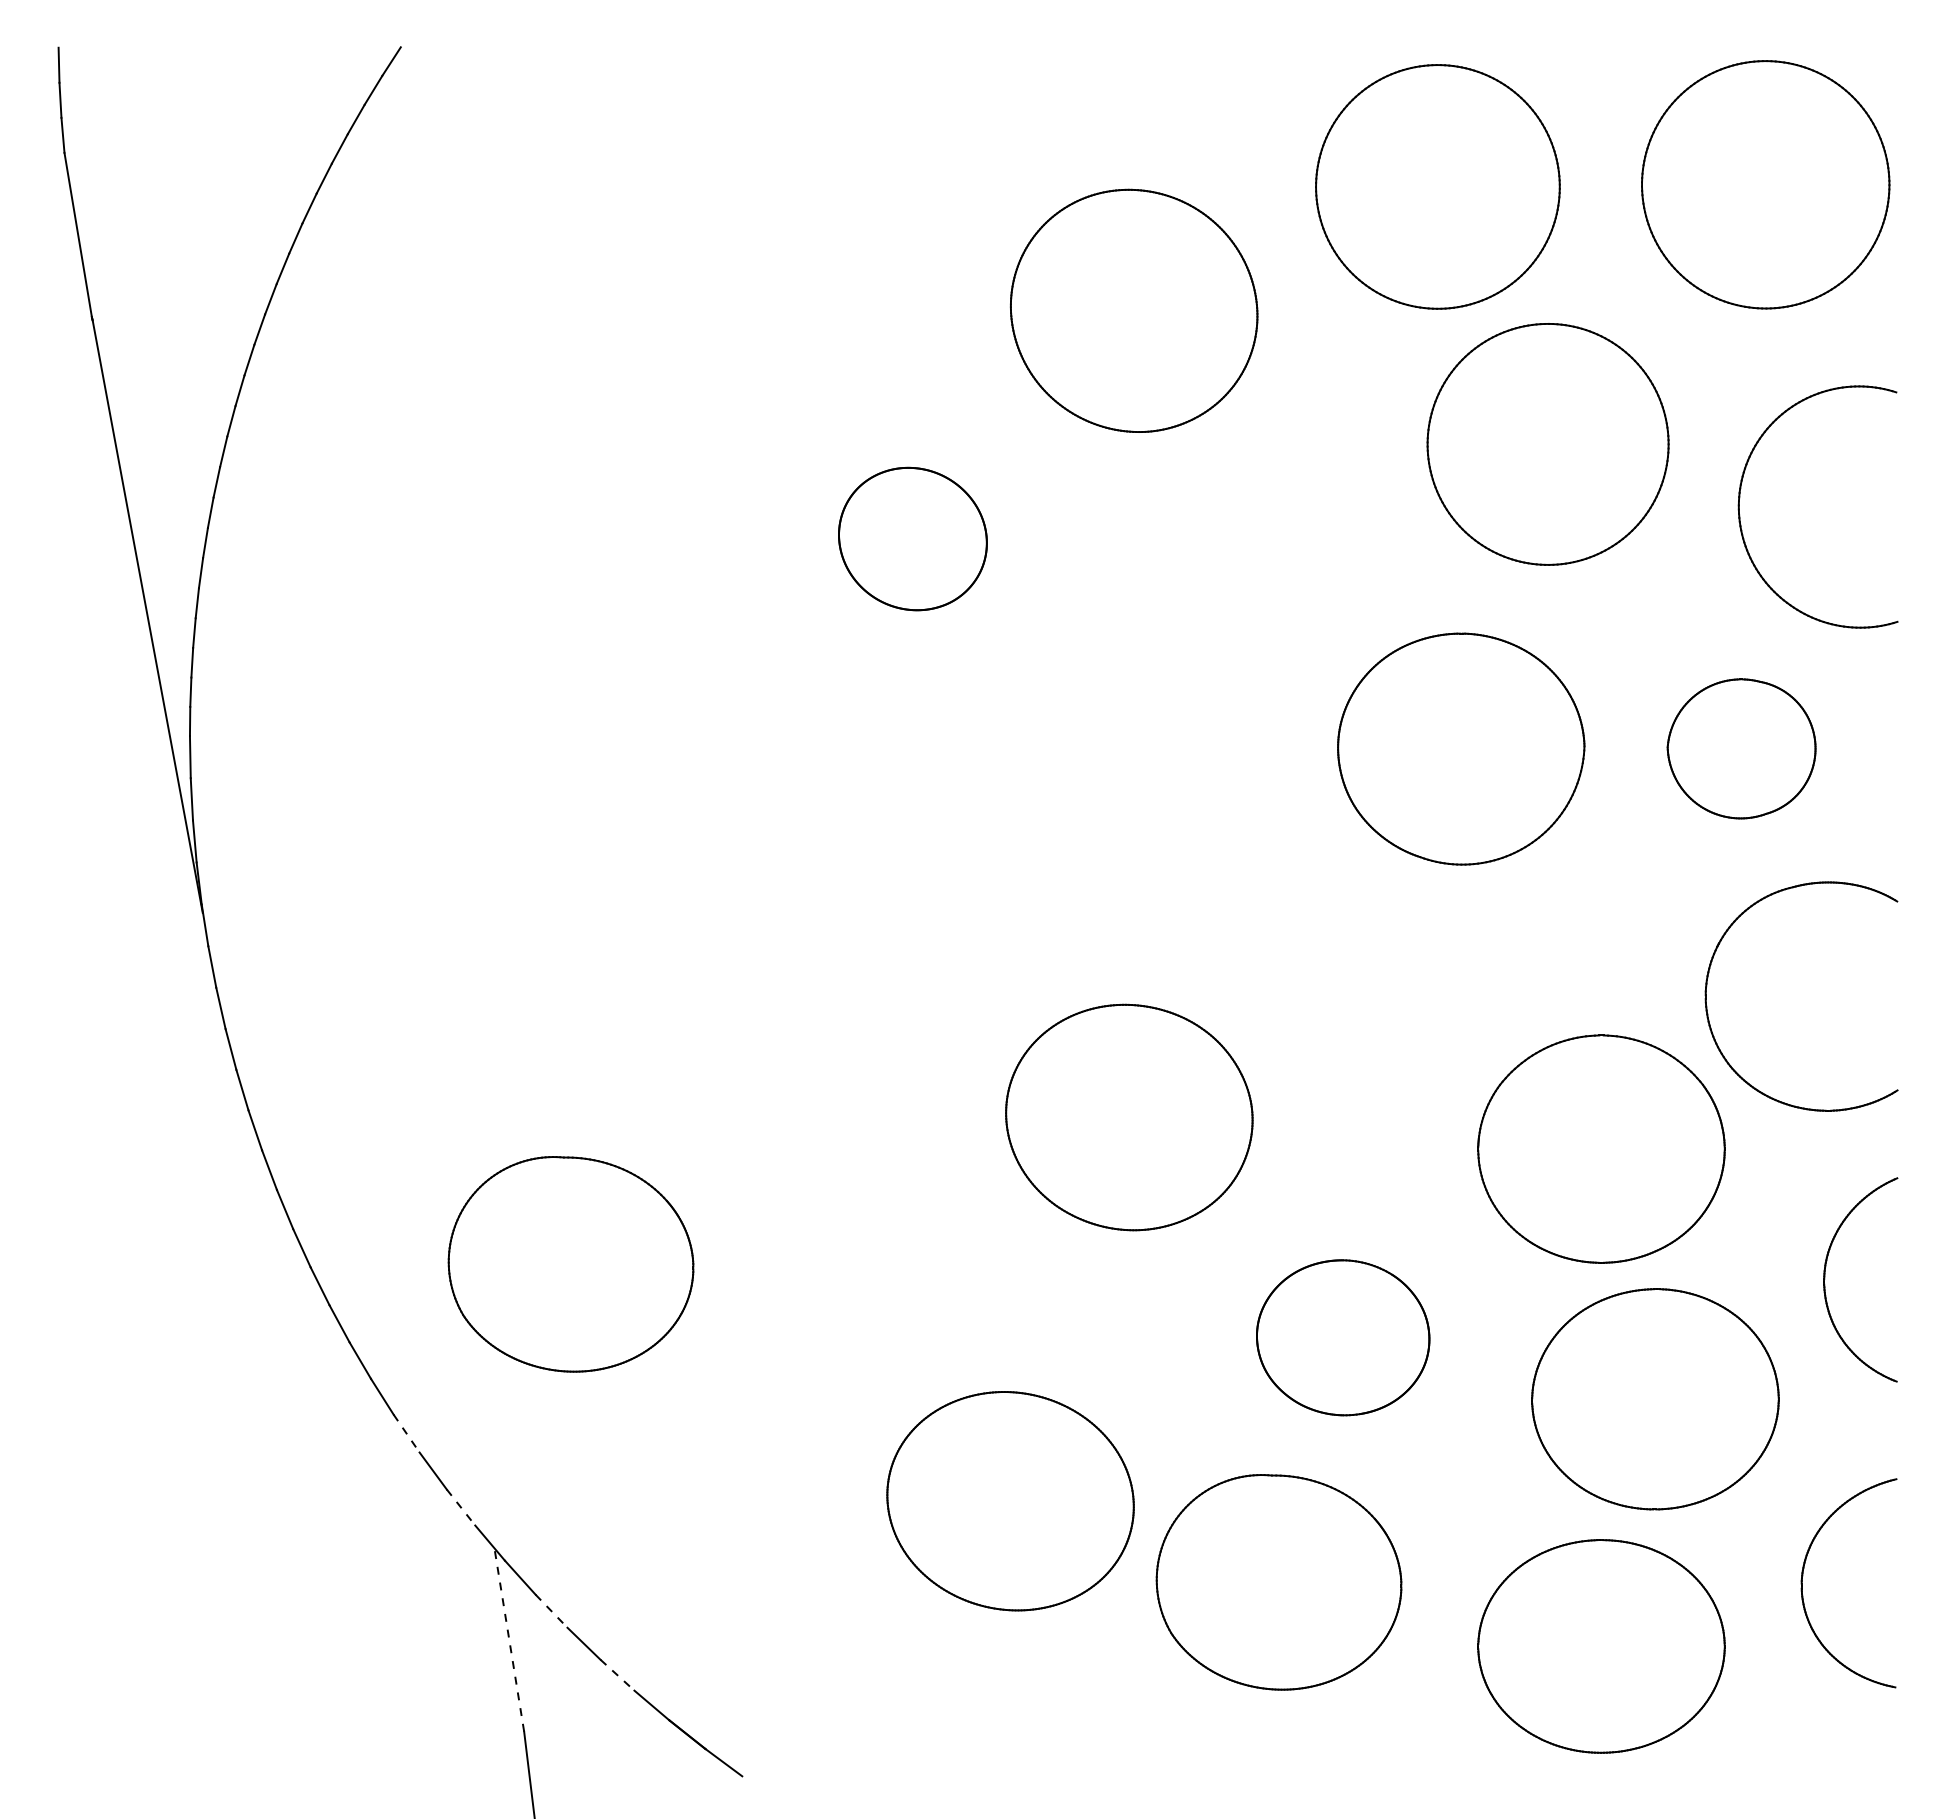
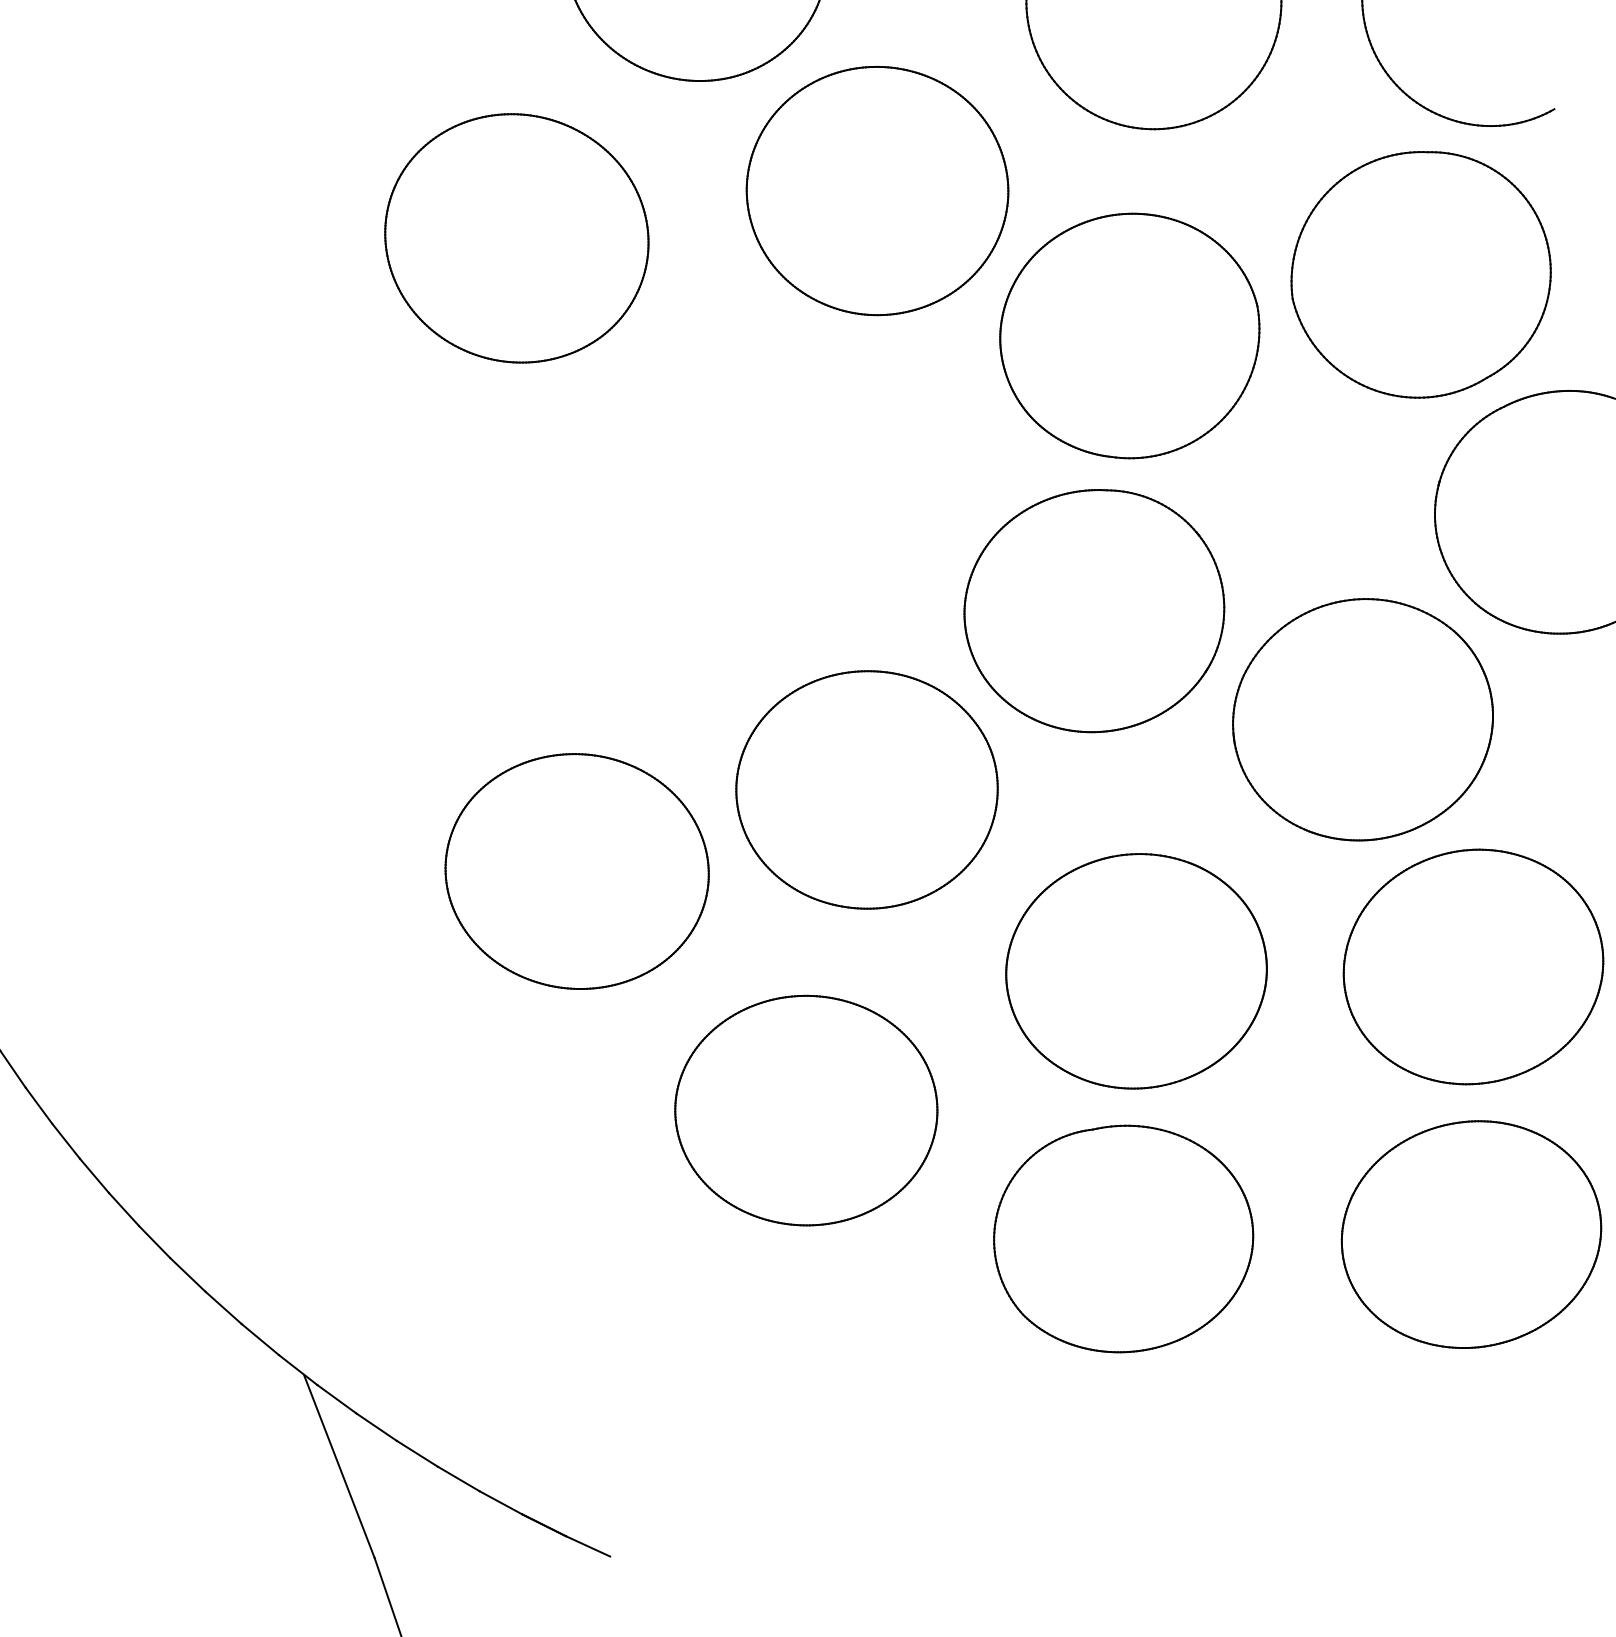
part: (912, 538) -> (516, 237), size x1.67
part: (1255, 565) -> (877, 190), added
part: (1741, 748) -> (1420, 274), size x1.67
part: (1374, 996) -> (1094, 611), added
part: (845, 1136) -> (577, 871), added
part: (570, 1264) -> (320, 1064), removed
part: (1343, 1337) -> (1136, 971), size x1.43
line: (406, 1433) -> (187, 1274), dashed -> solid
part: (1010, 1501) -> (806, 1110), moved
line: (461, 1507) -> (260, 1339), dashed -> solid
line: (551, 1611) -> (376, 1427), dashed -> solid
line: (509, 1640) -> (339, 1466), dashed -> solid
line: (617, 1675) -> (459, 1479), dashed -> solid

